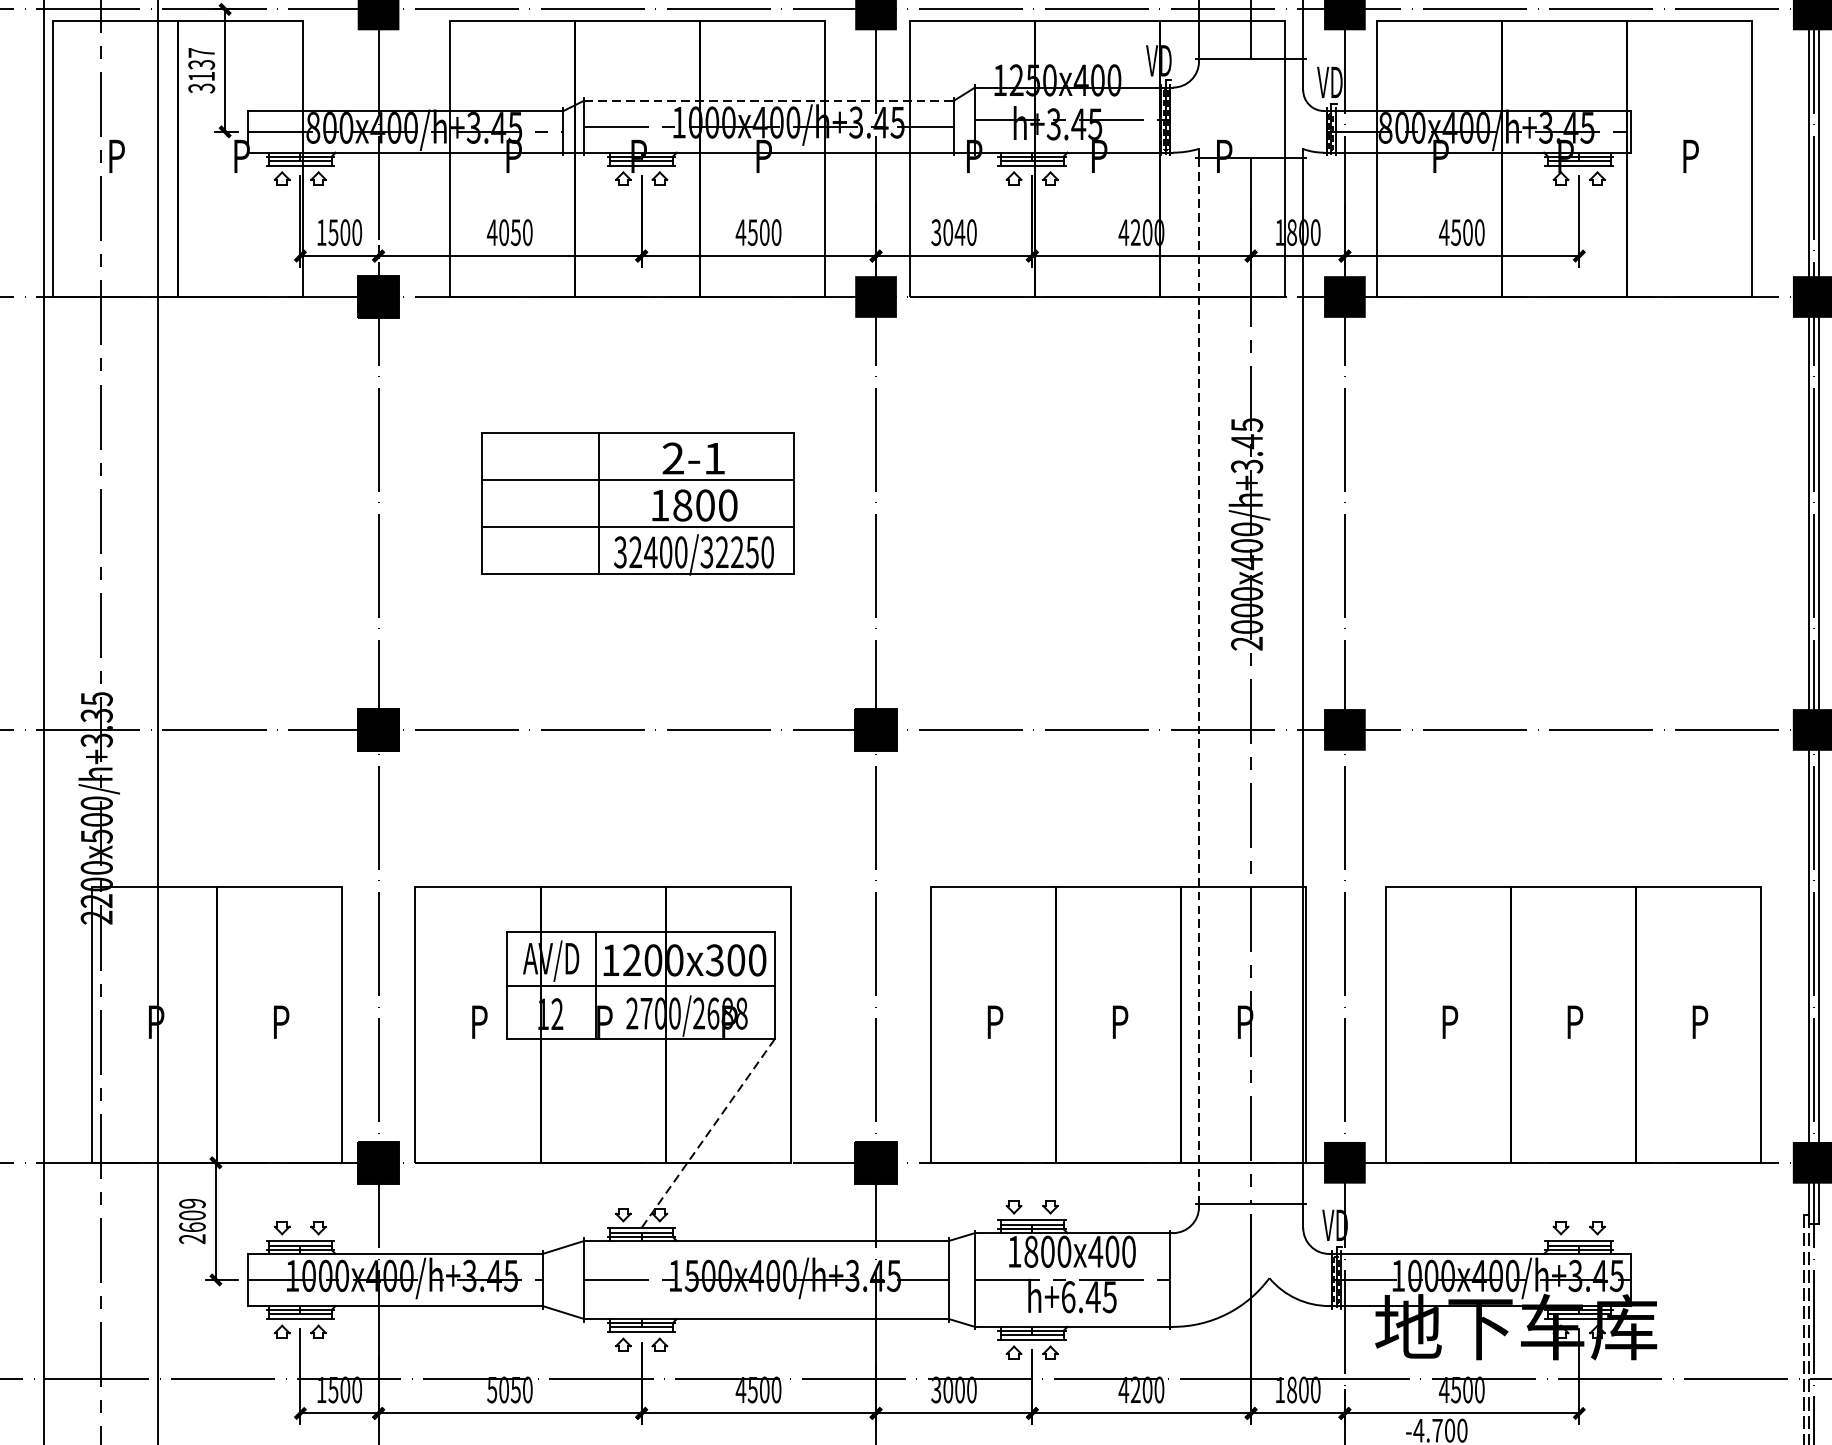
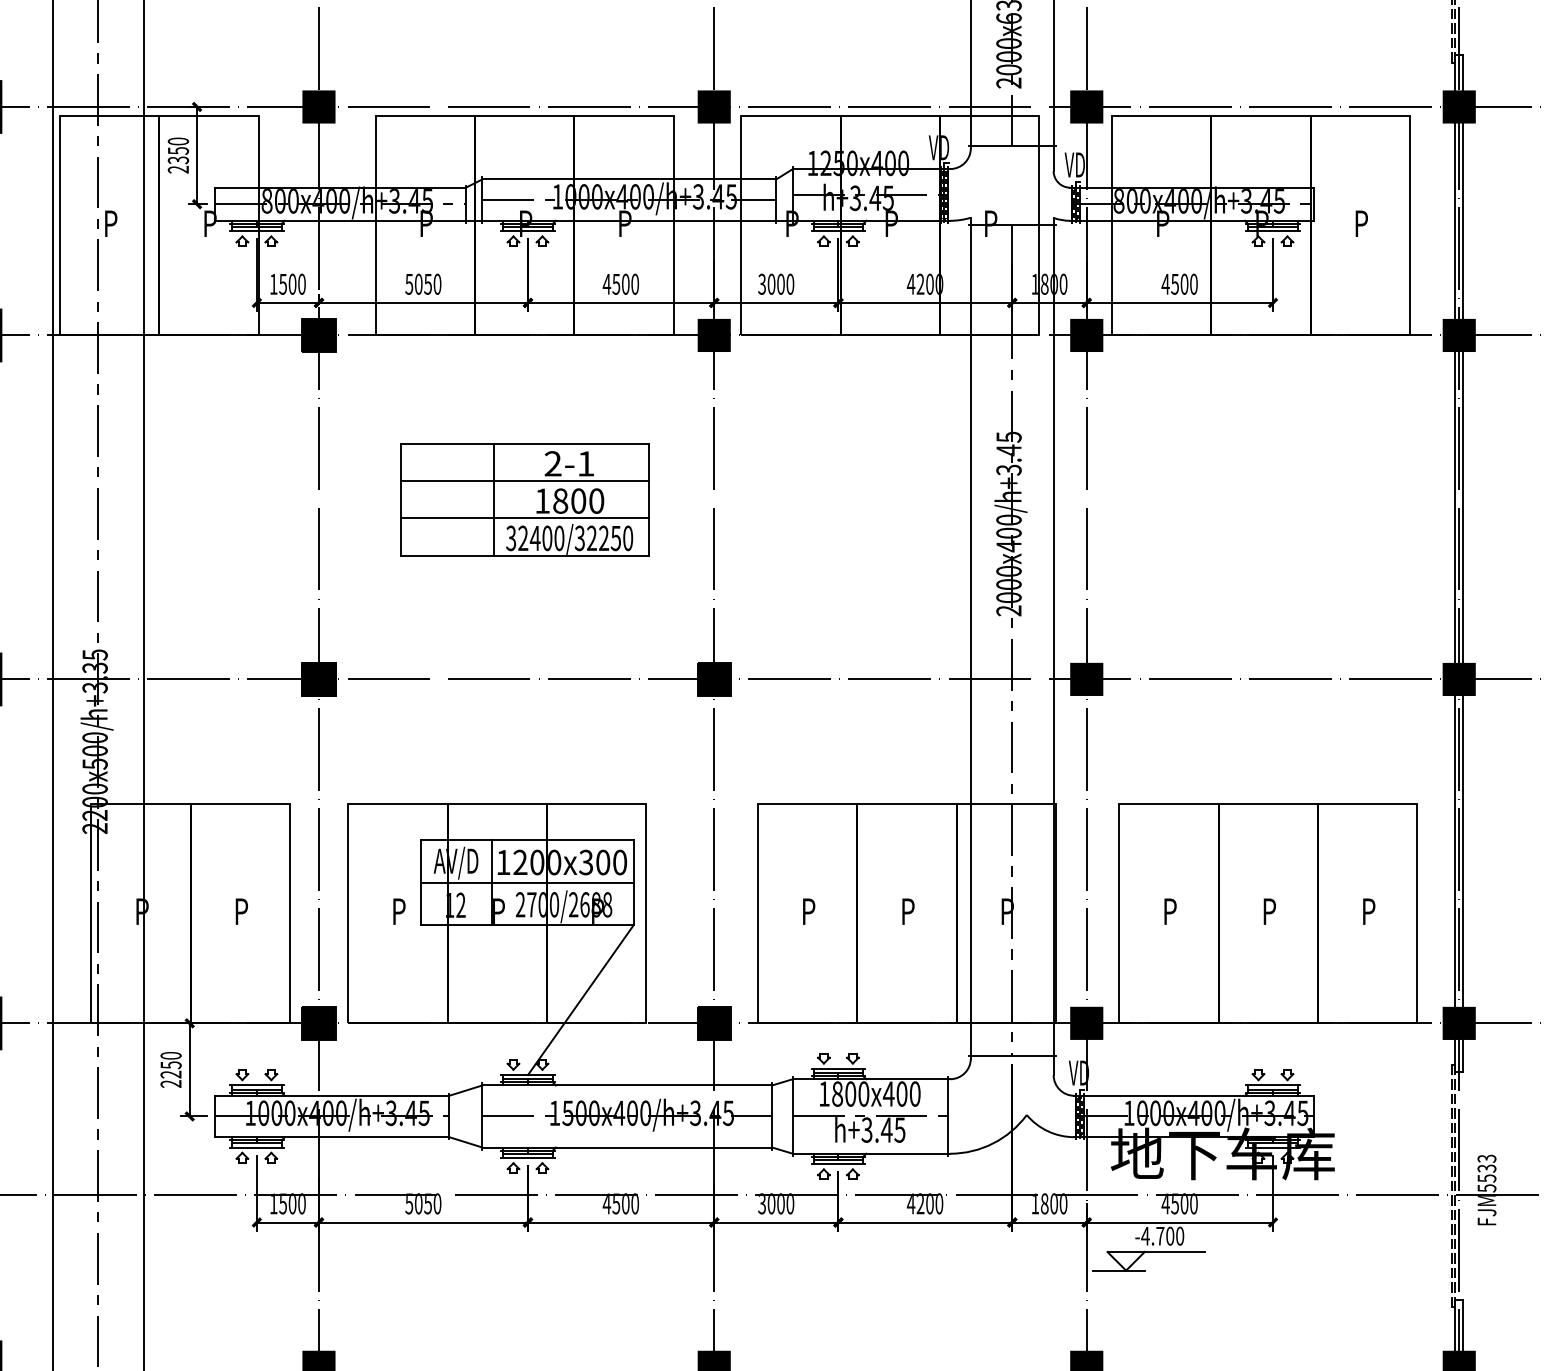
text: (201, 70) -> (178, 155), 3137 -> 2350
line: (769, 100) -> (629, 179), dashed -> solid
text: (959, 231) -> (780, 283), 3040 -> 3000
text: (492, 232) -> (409, 284), 4050 -> 5050
line: (1198, 680) -> (970, 640), dashed -> solid
line: (707, 1134) -> (580, 1000), dashed -> solid
text: (191, 1215) -> (170, 1065), 2609 -> 2250
text: (1067, 1296) -> (866, 1129), h+6.45 -> h+3.45

